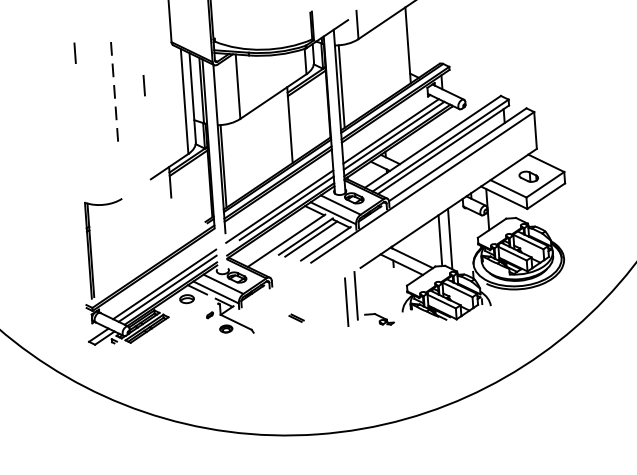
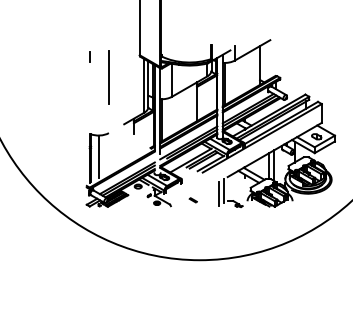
line: (142, 84) -> (123, 75), removed
line: (113, 90) -> (108, 77), dashed -> solid
line: (105, 245) -> (98, 156), added

